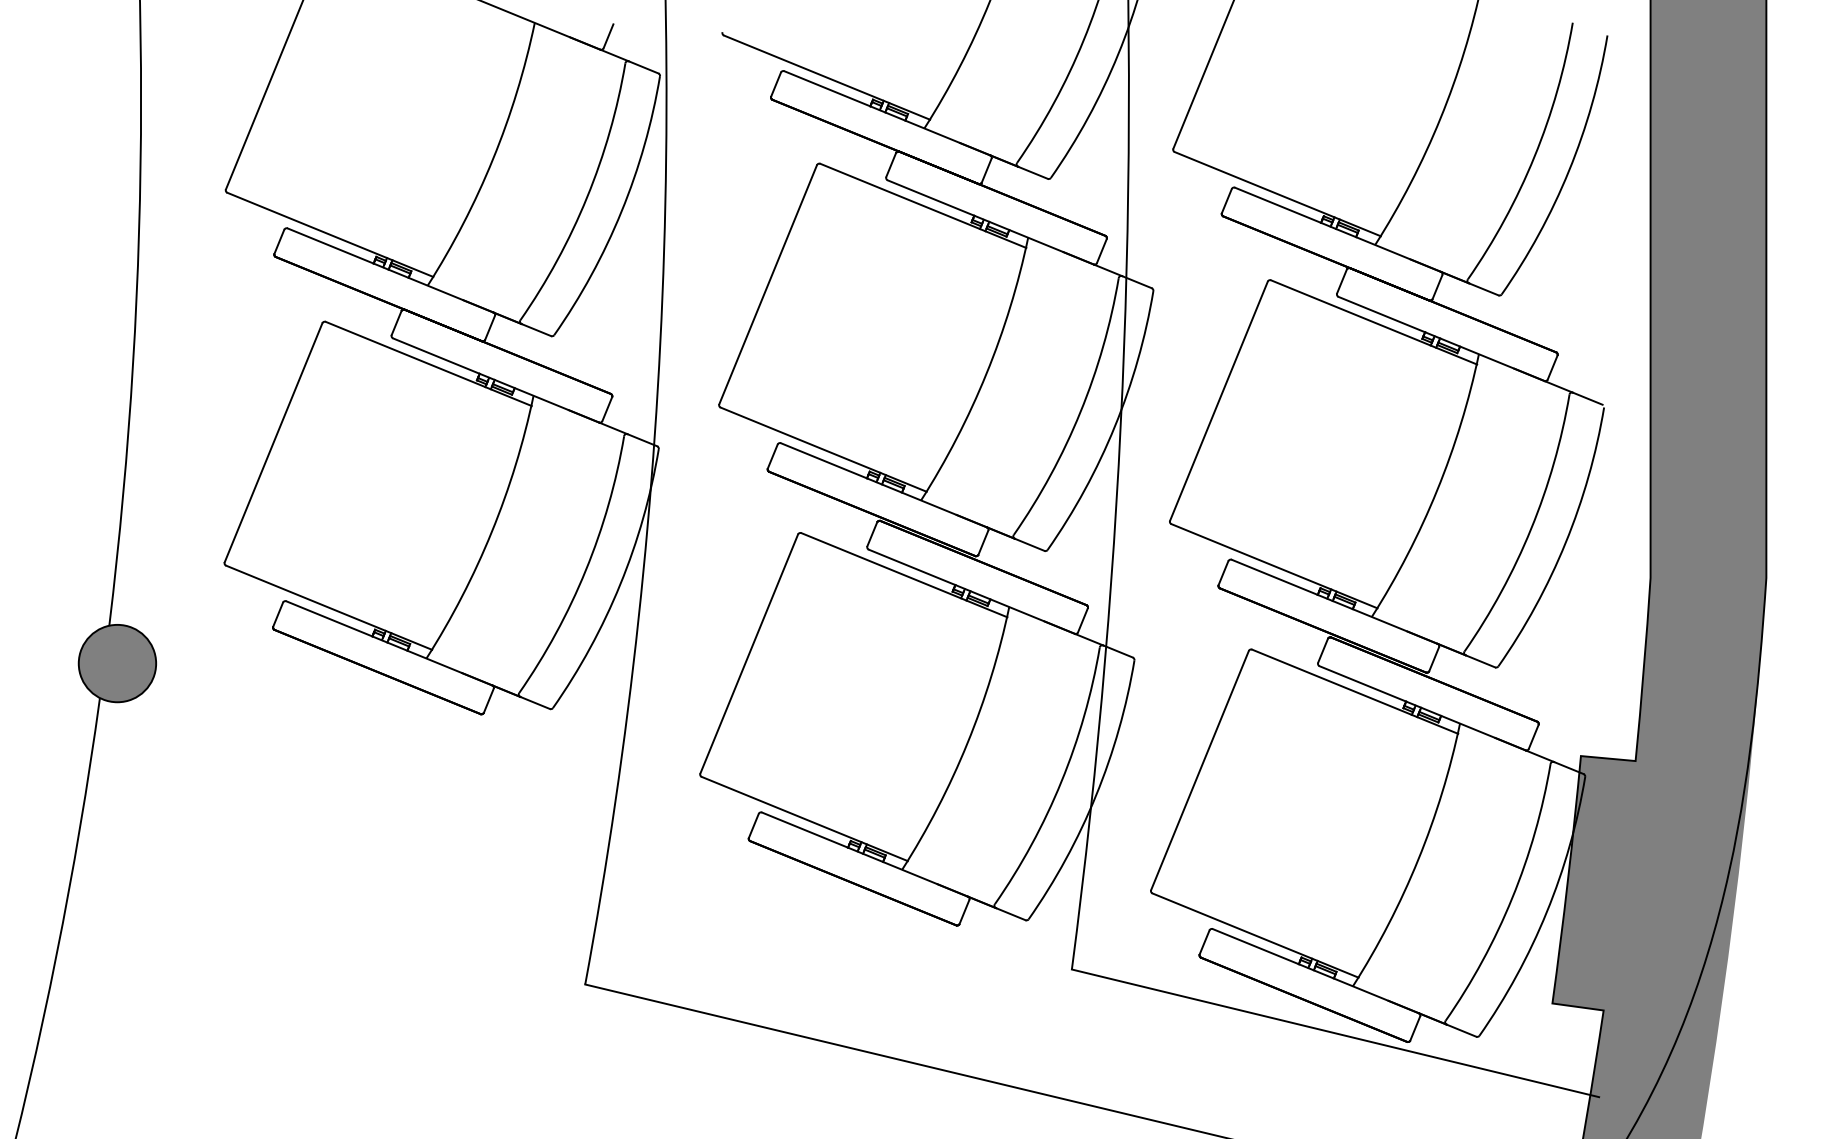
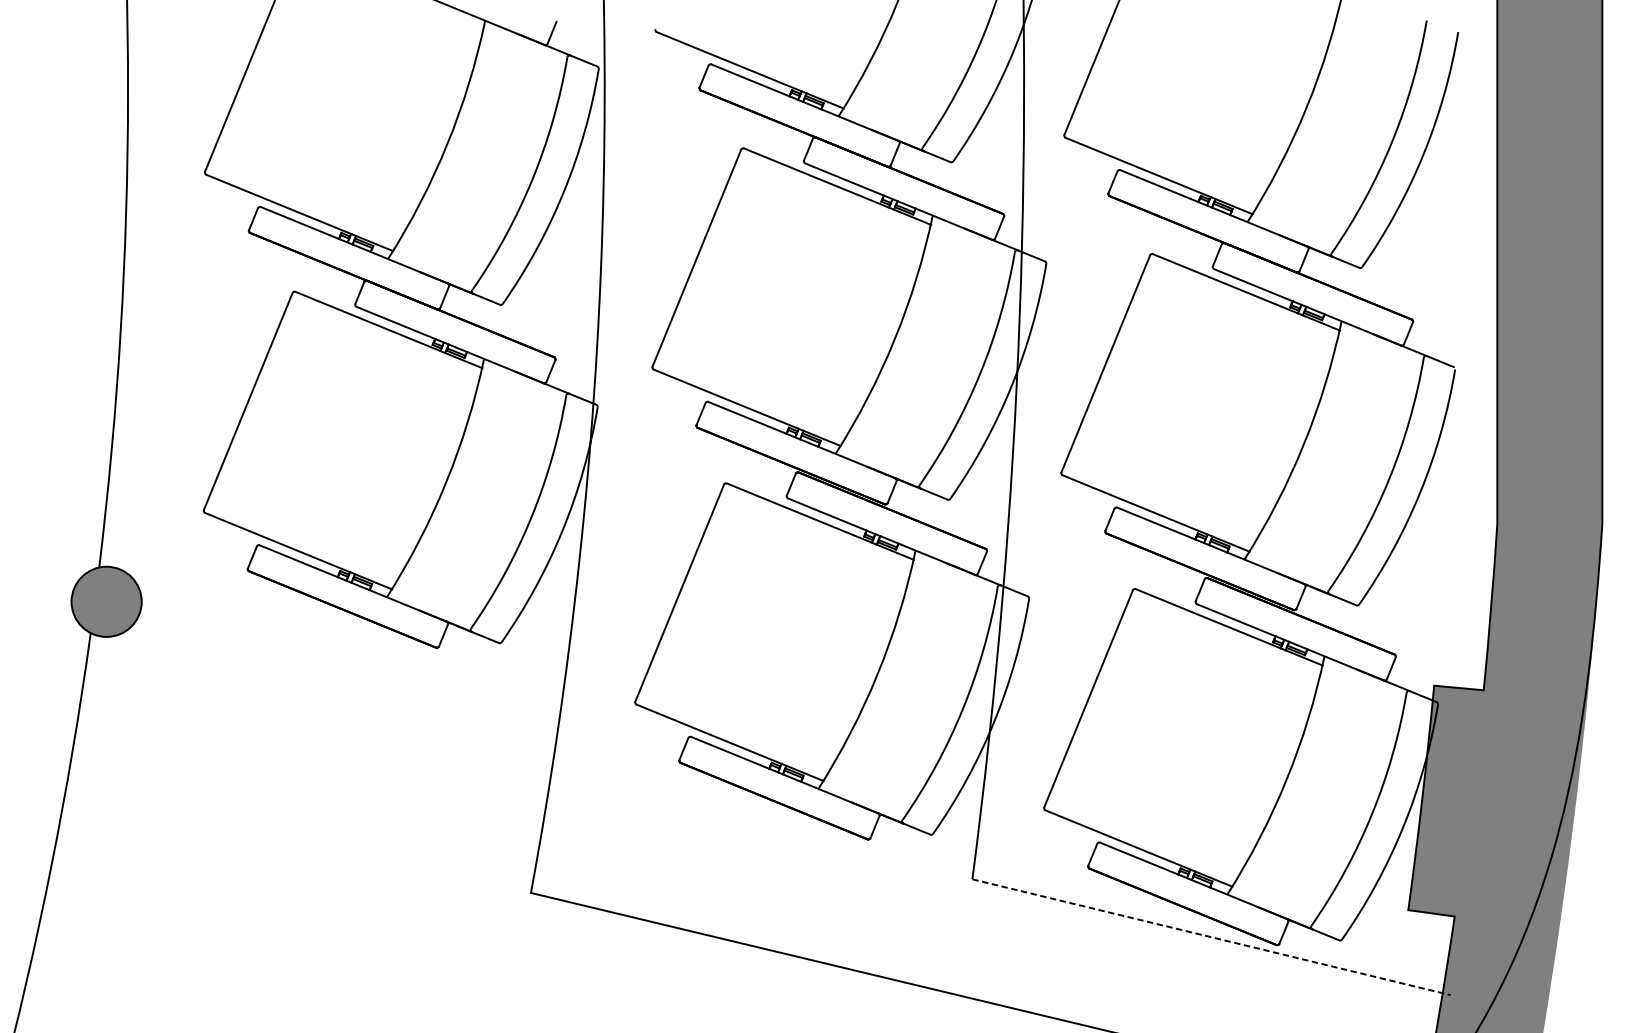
line: (1335, 1033) -> (1211, 937), solid -> dashed

